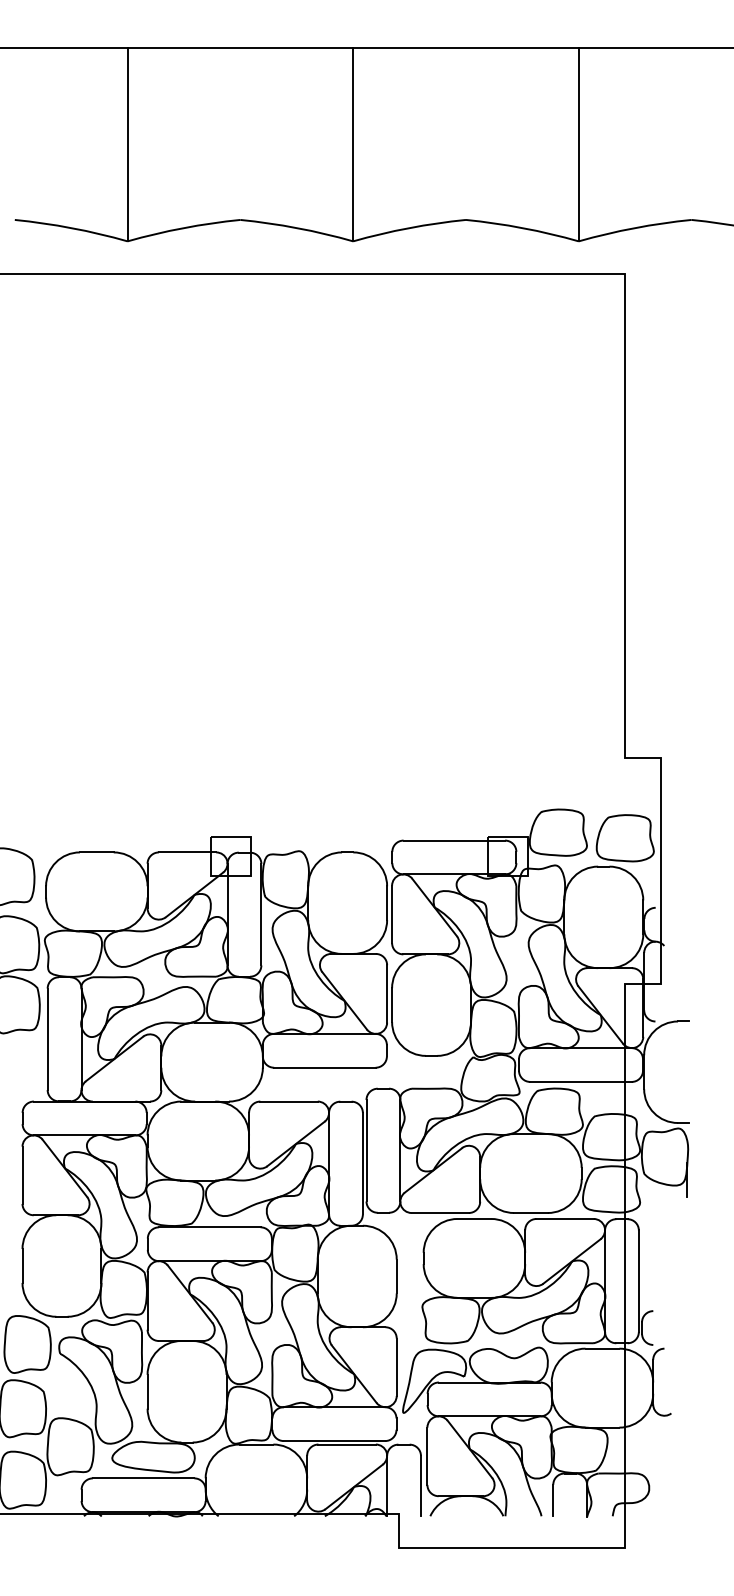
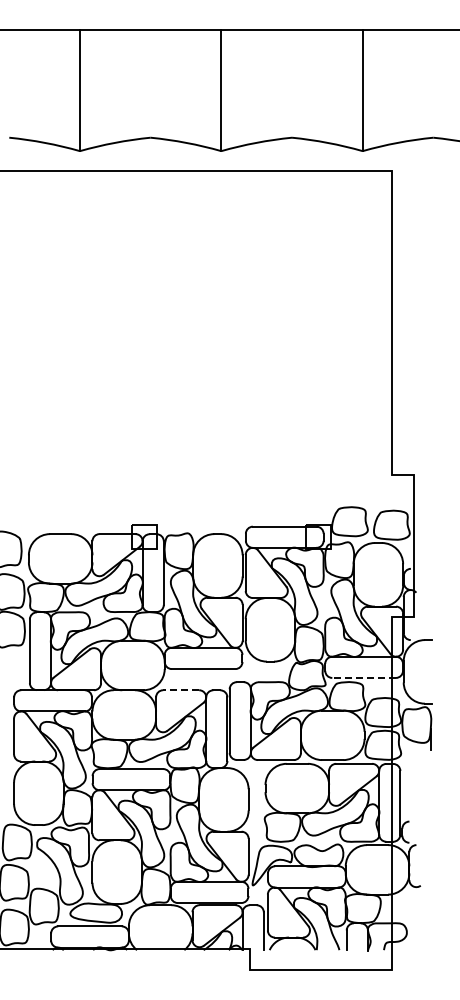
line: (581, 1081) -> (364, 677), solid -> dashed
line: (289, 1101) -> (181, 690), solid -> dashed

